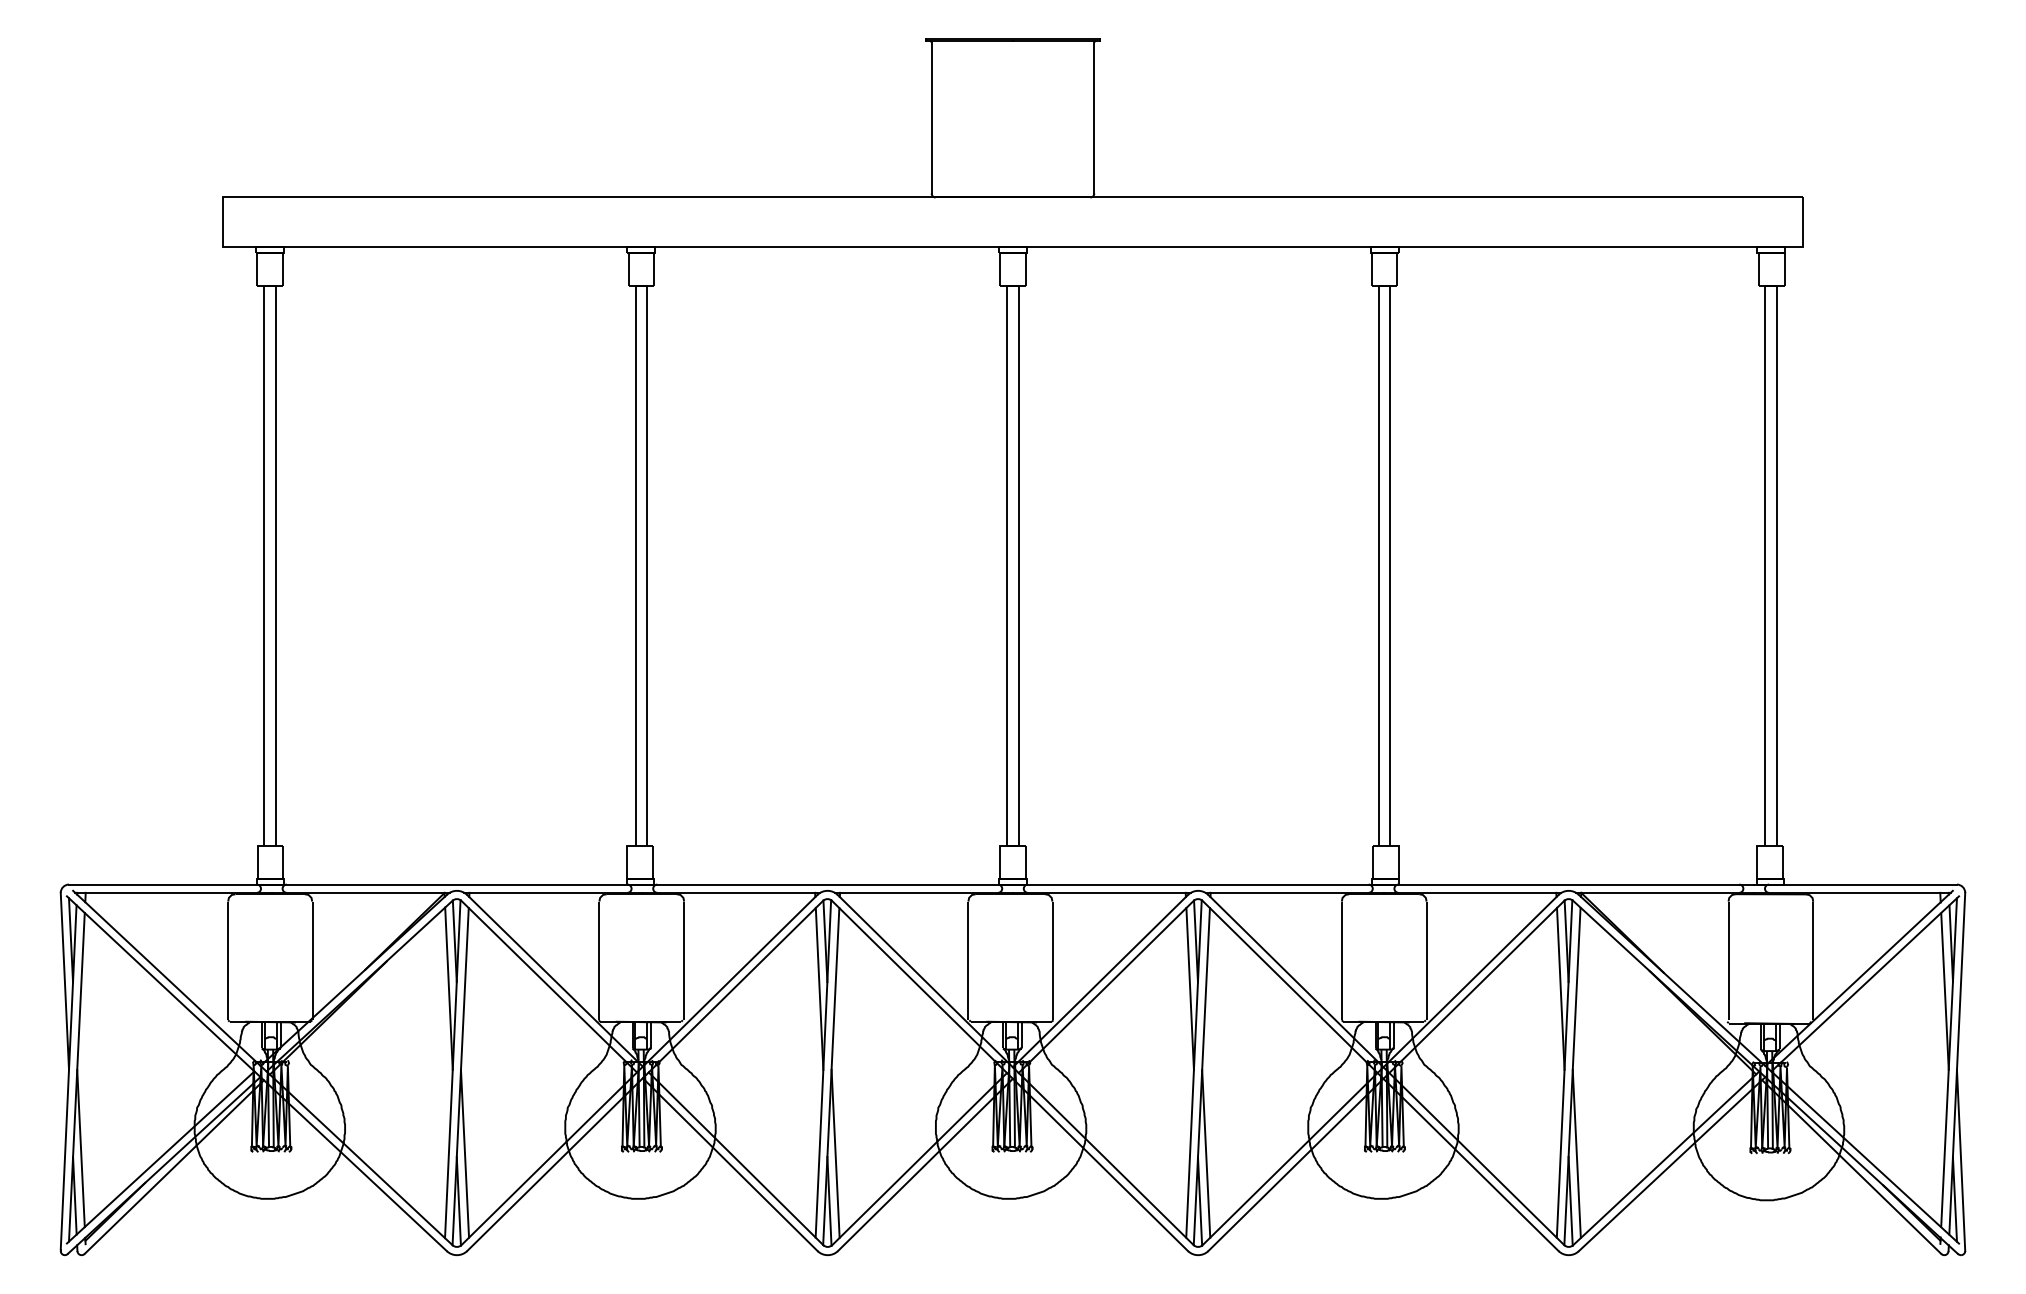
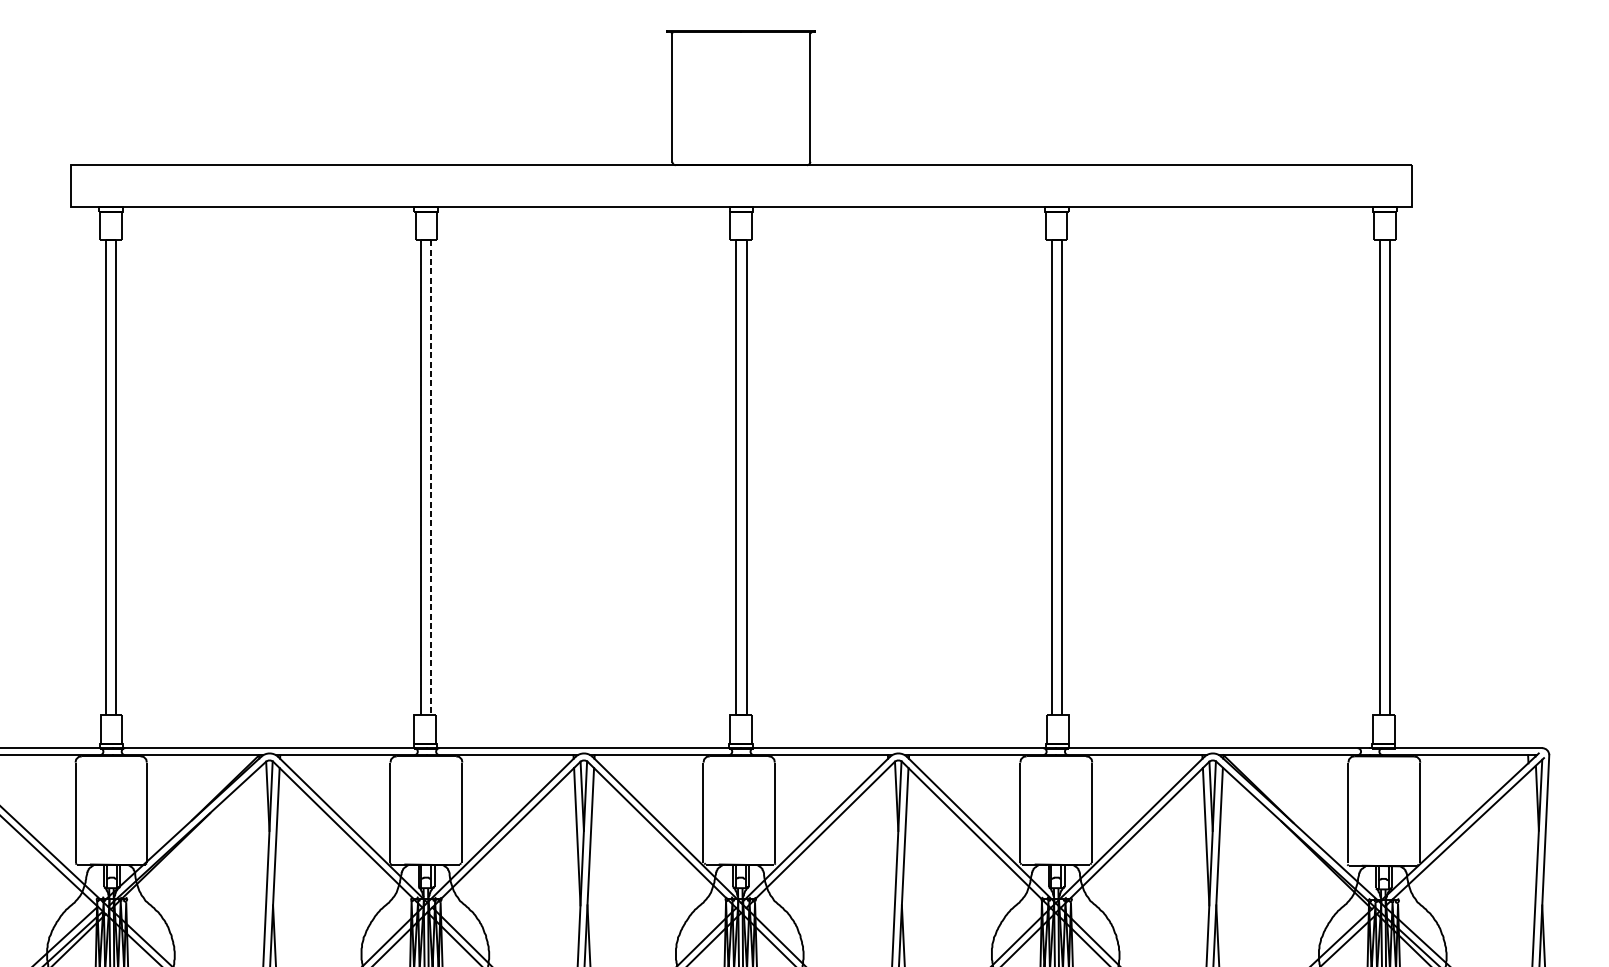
line: (647, 565) -> (431, 477), solid -> dashed
line: (448, 988) -> (262, 836), removed
line: (1189, 988) -> (891, 836), removed
line: (1944, 991) -> (1531, 838), removed

